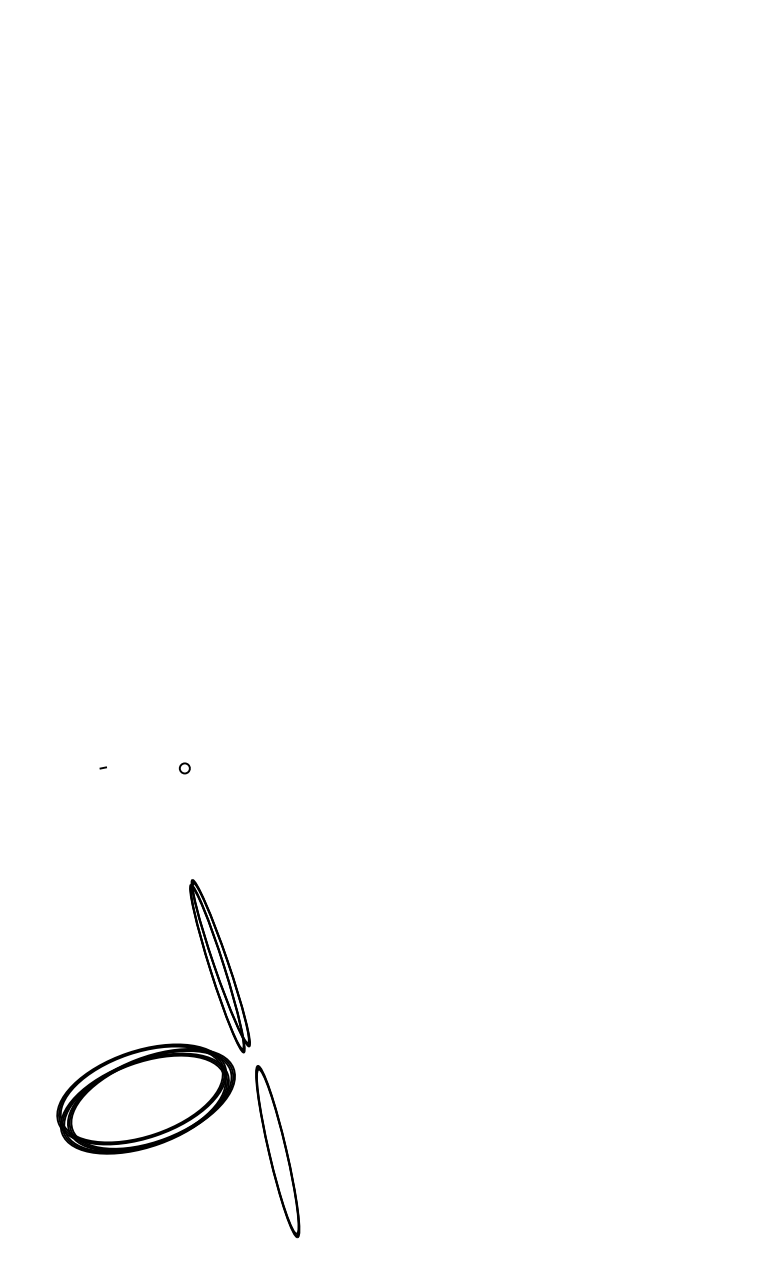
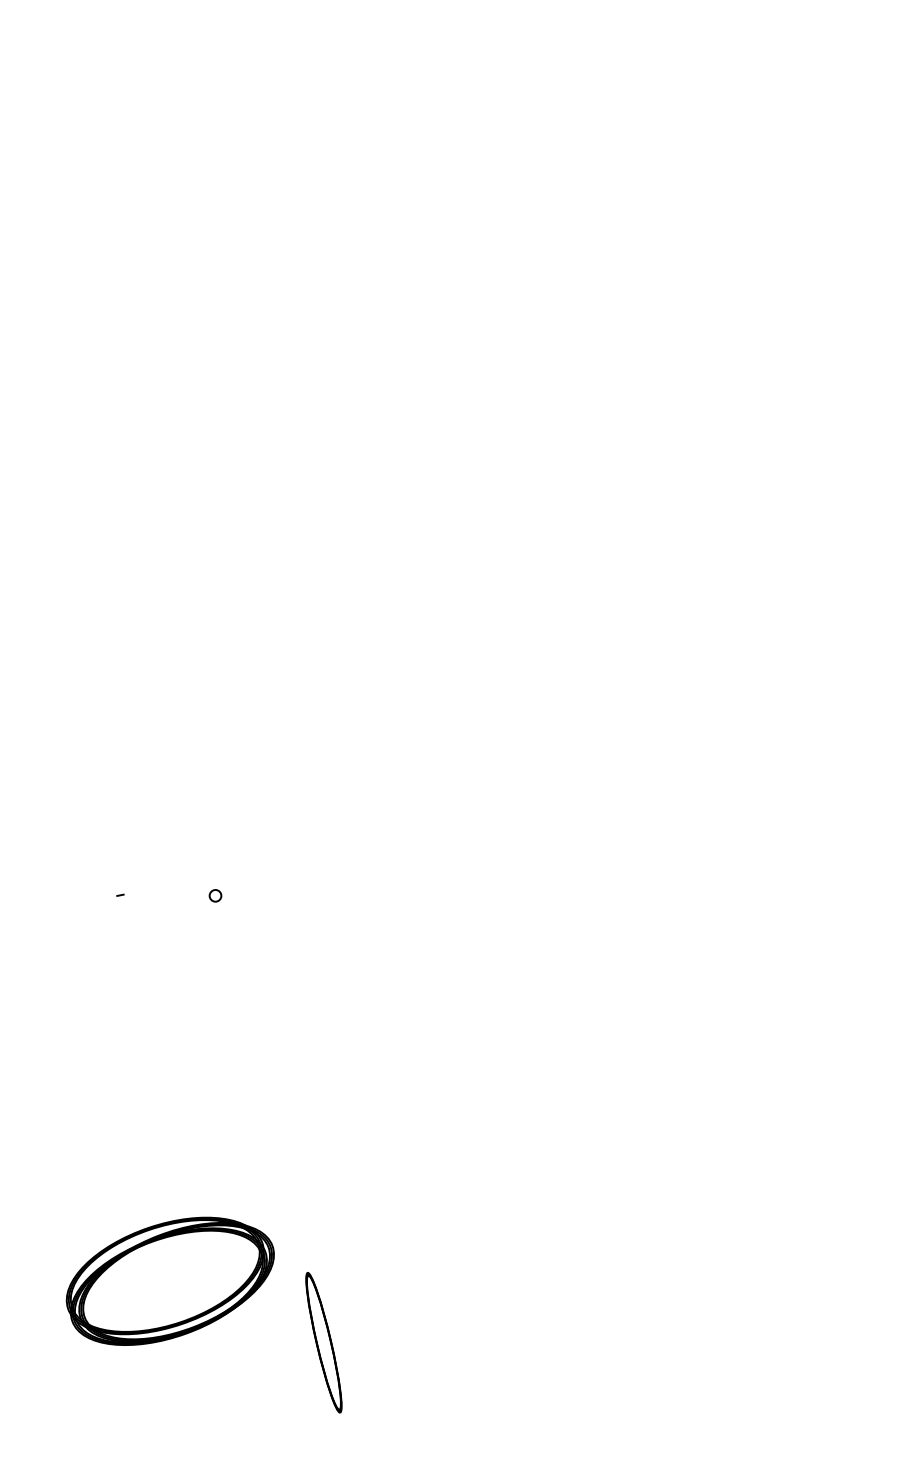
part: (219, 966) -> (255, 1126), removed
part: (277, 1151) -> (323, 1342), size x0.7

